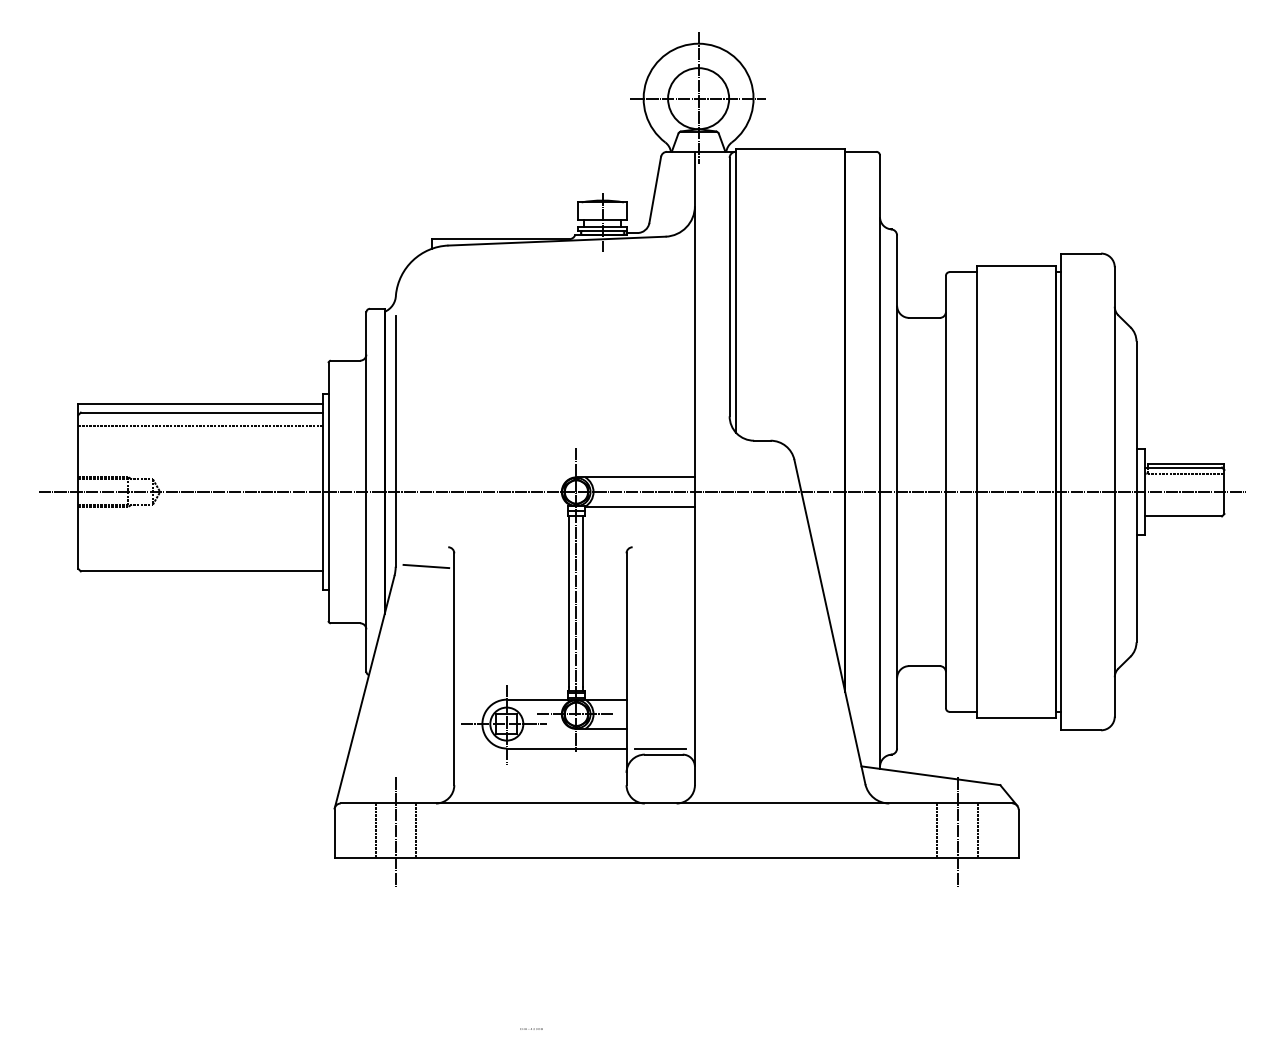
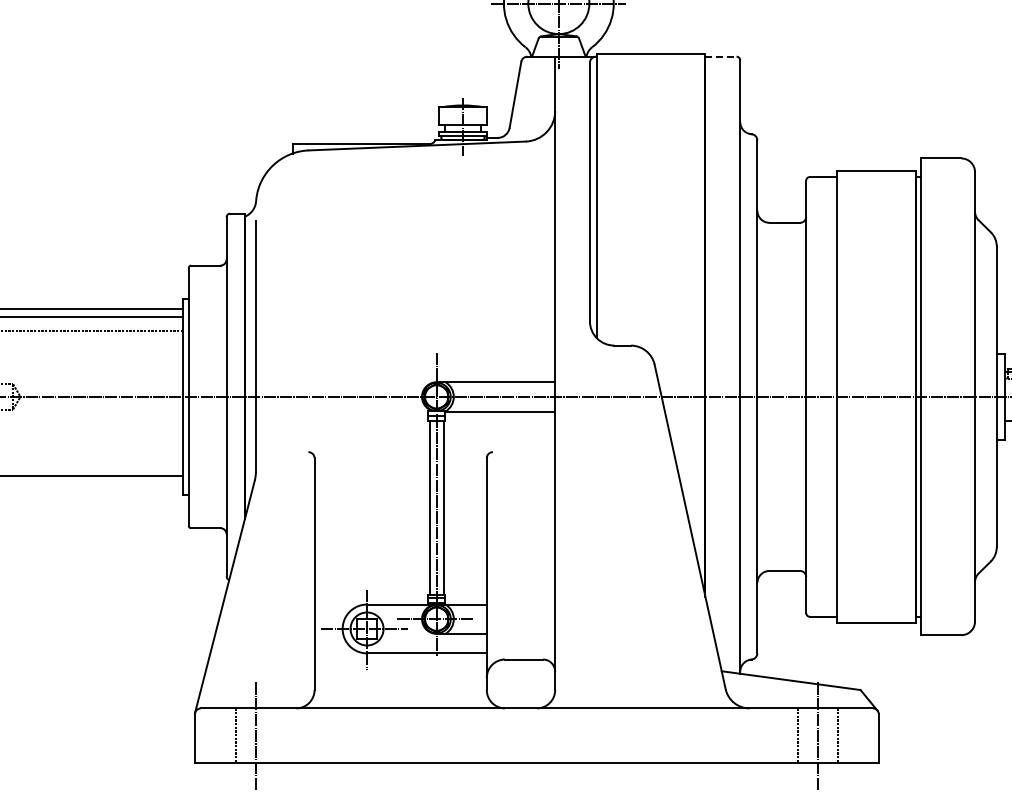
line: (860, 151) -> (720, 56), solid -> dashed
line: (426, 566) -> (286, 471), removed
line: (660, 748) -> (520, 653), removed
line: (415, 830) -> (275, 735), removed

